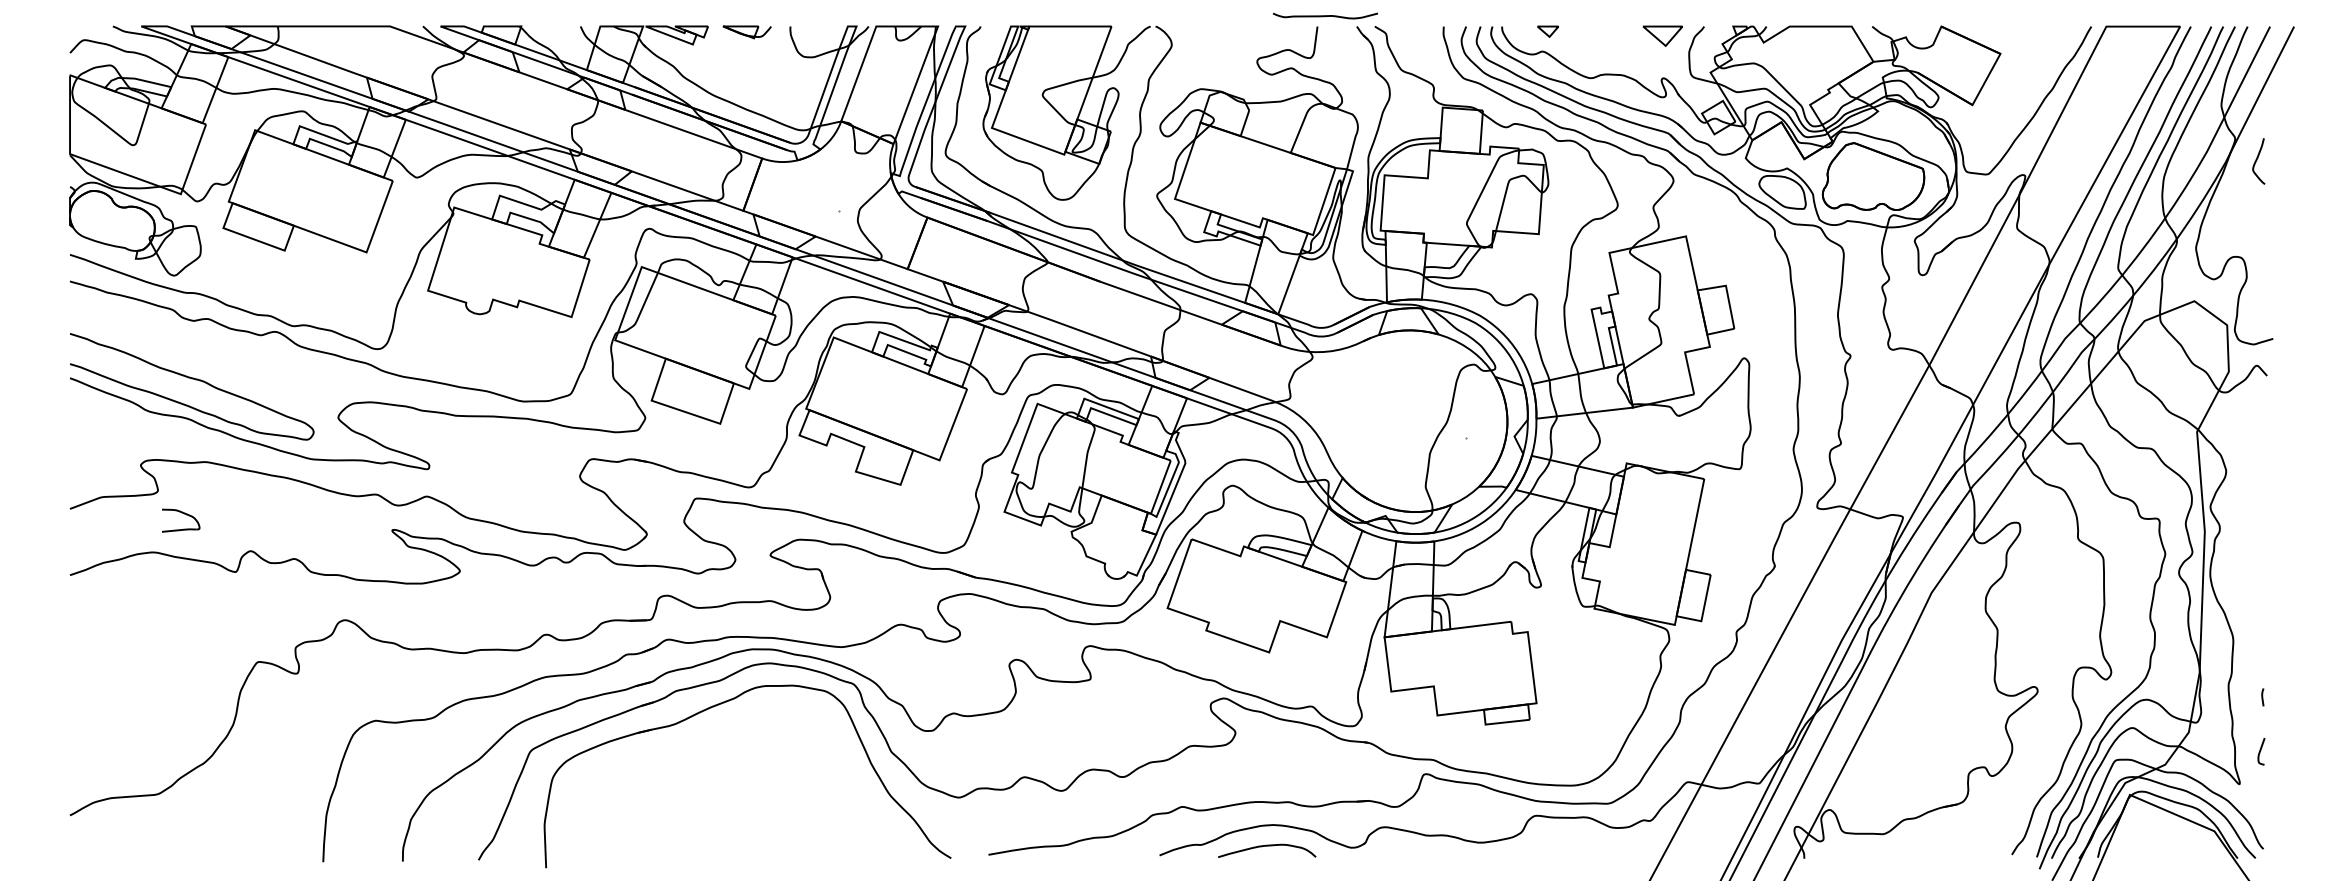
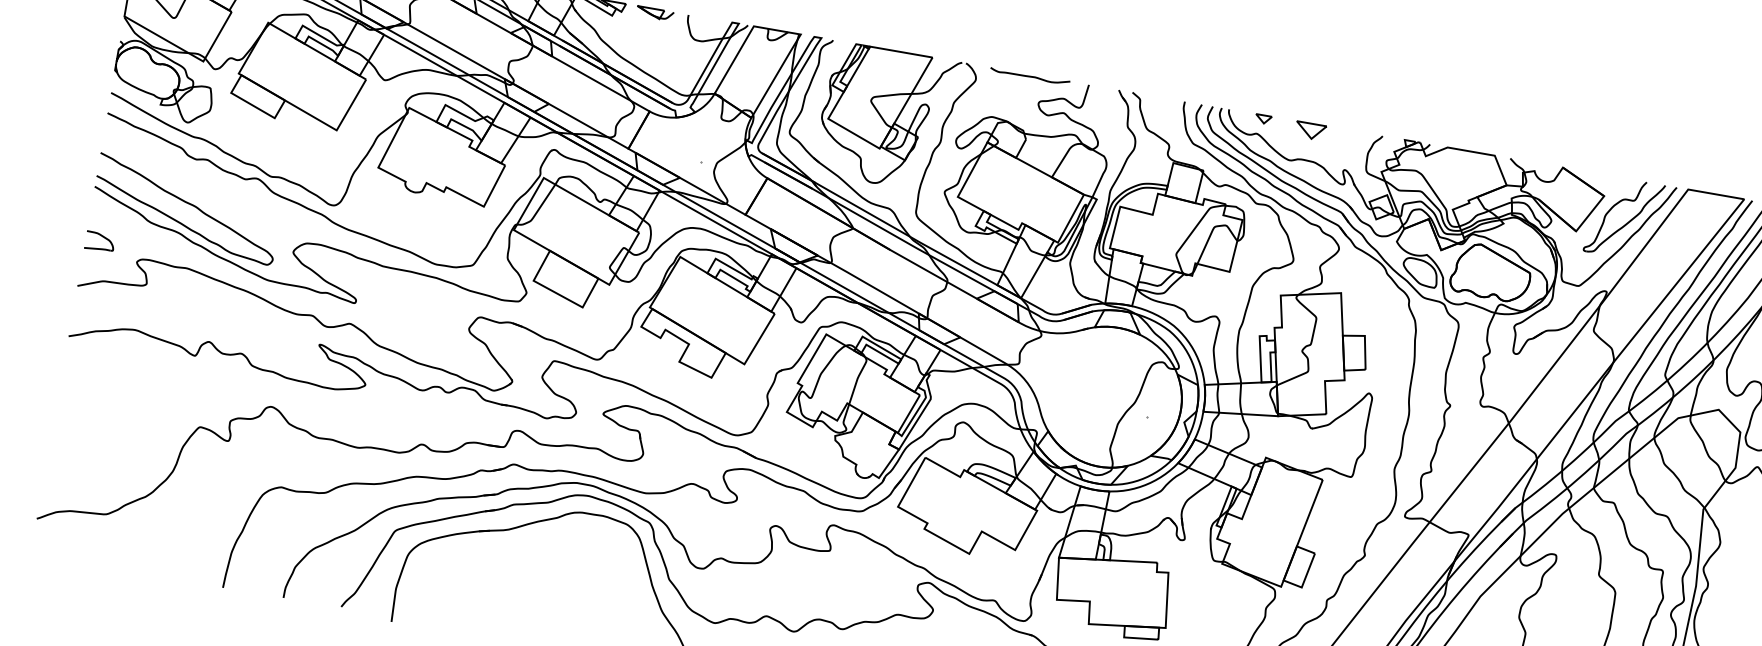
curve: (1325, 15) -> (1030, 76), moved
part: (1662, 35) -> (1310, 130), moved
part: (2035, 82) -> (1626, 222), added
part: (184, 514) -> (103, 237), moved

